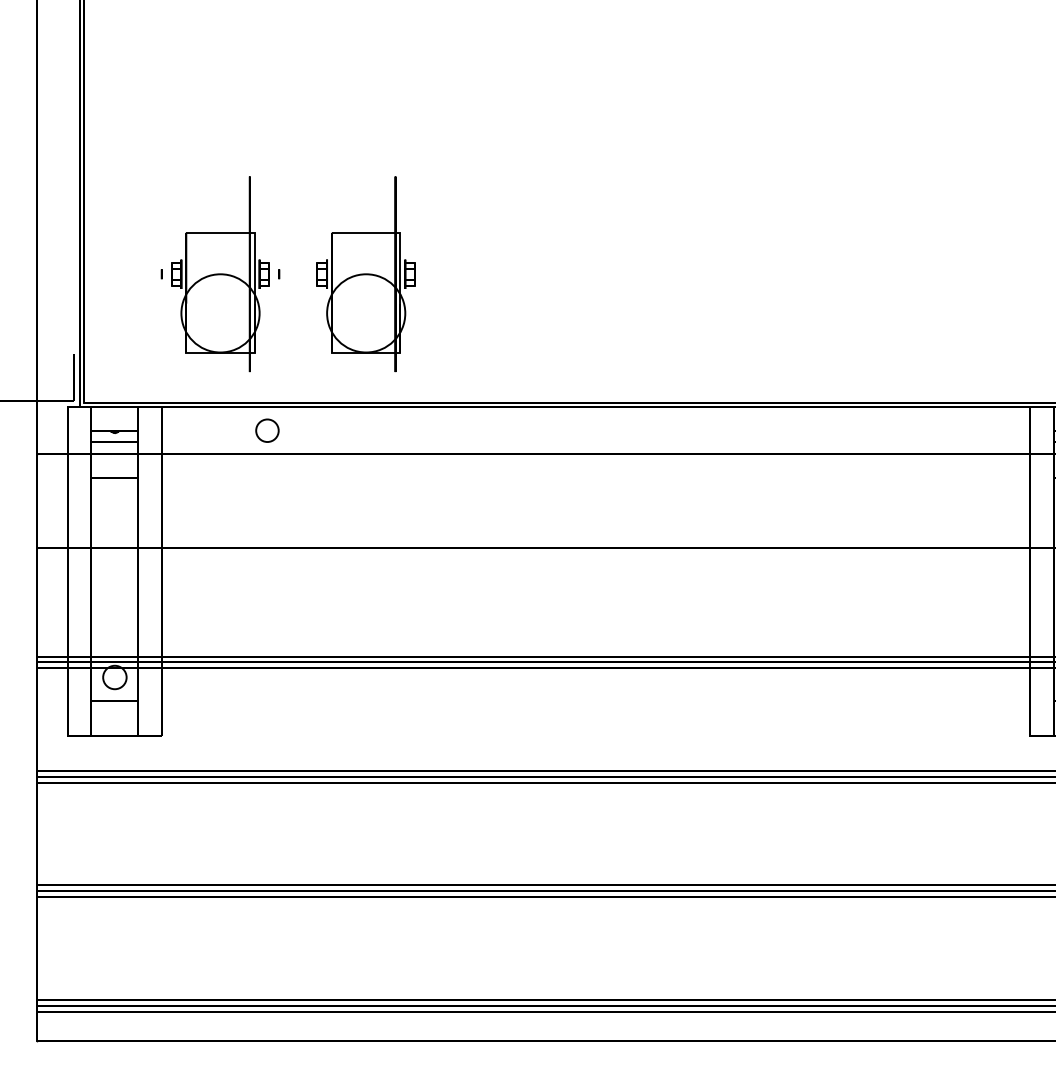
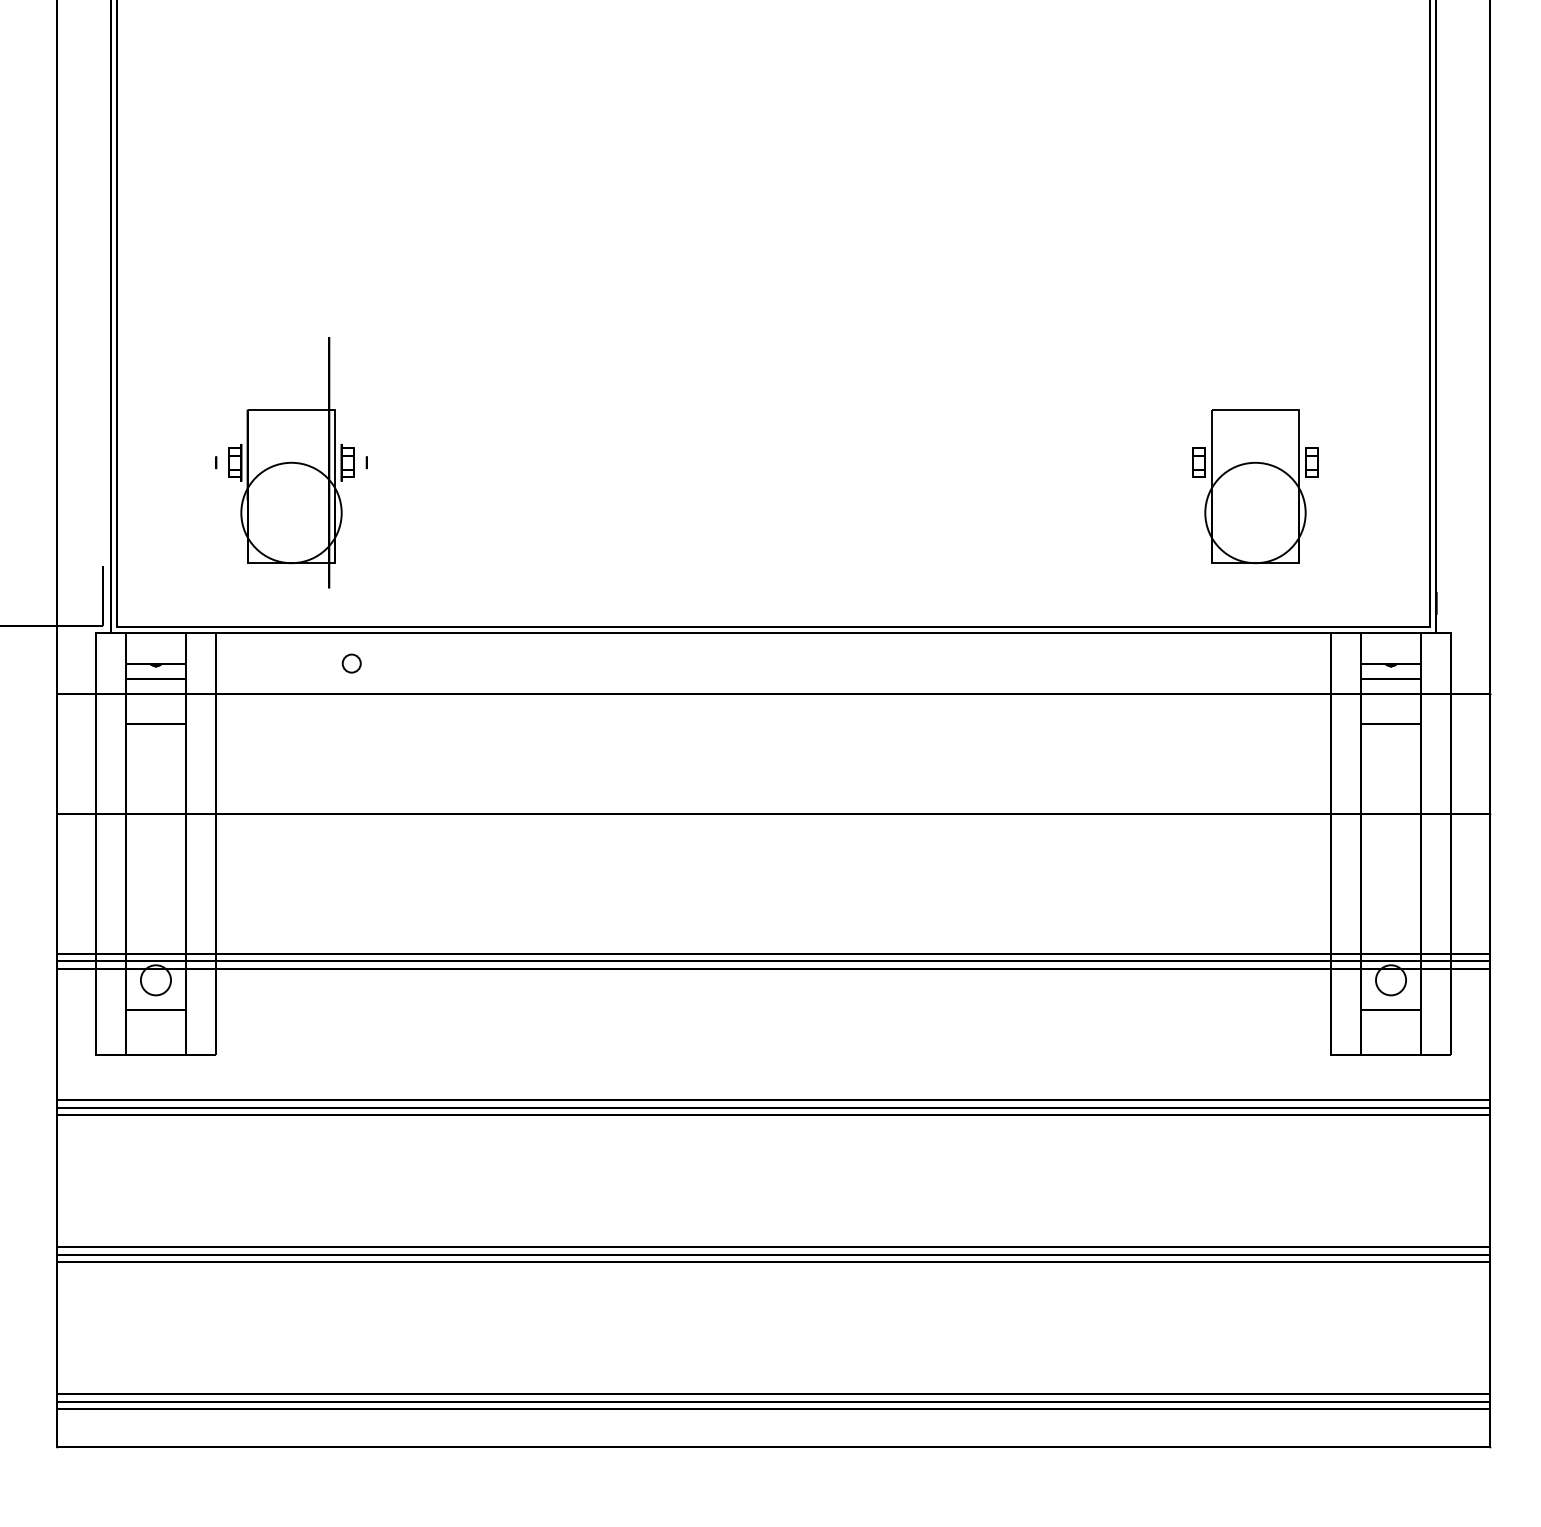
part: (366, 274) -> (478, 462), removed
part: (971, 292) -> (1255, 486), added
circle: (267, 430) -> (351, 663), size x0.62

